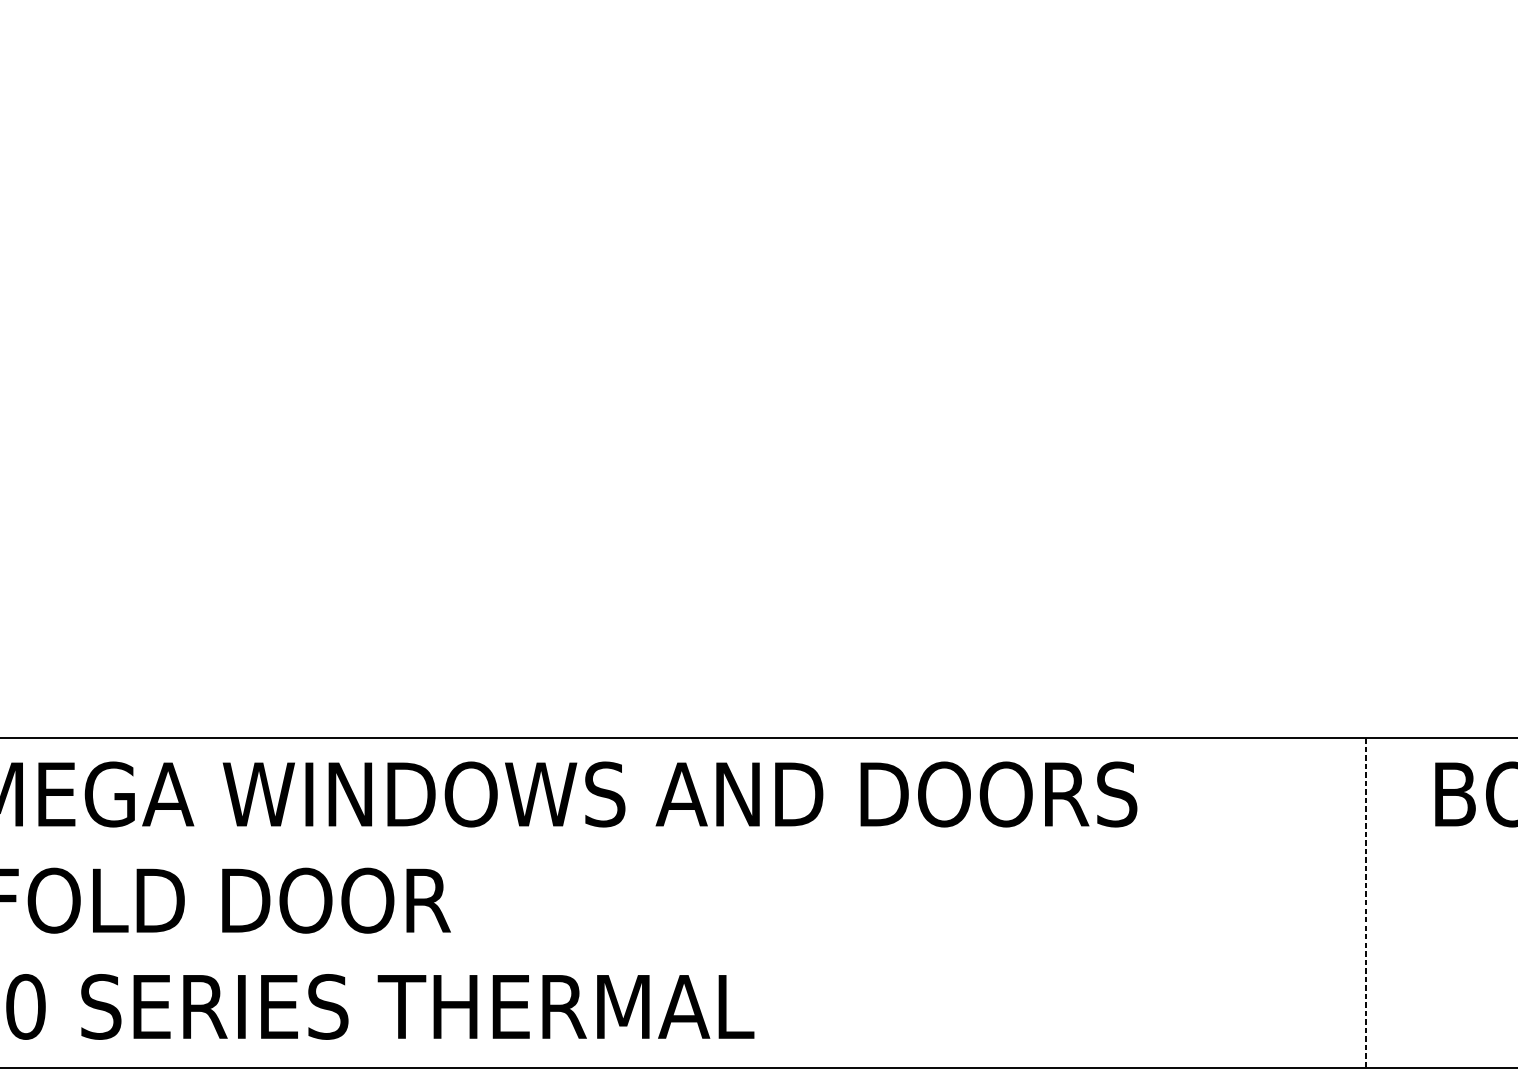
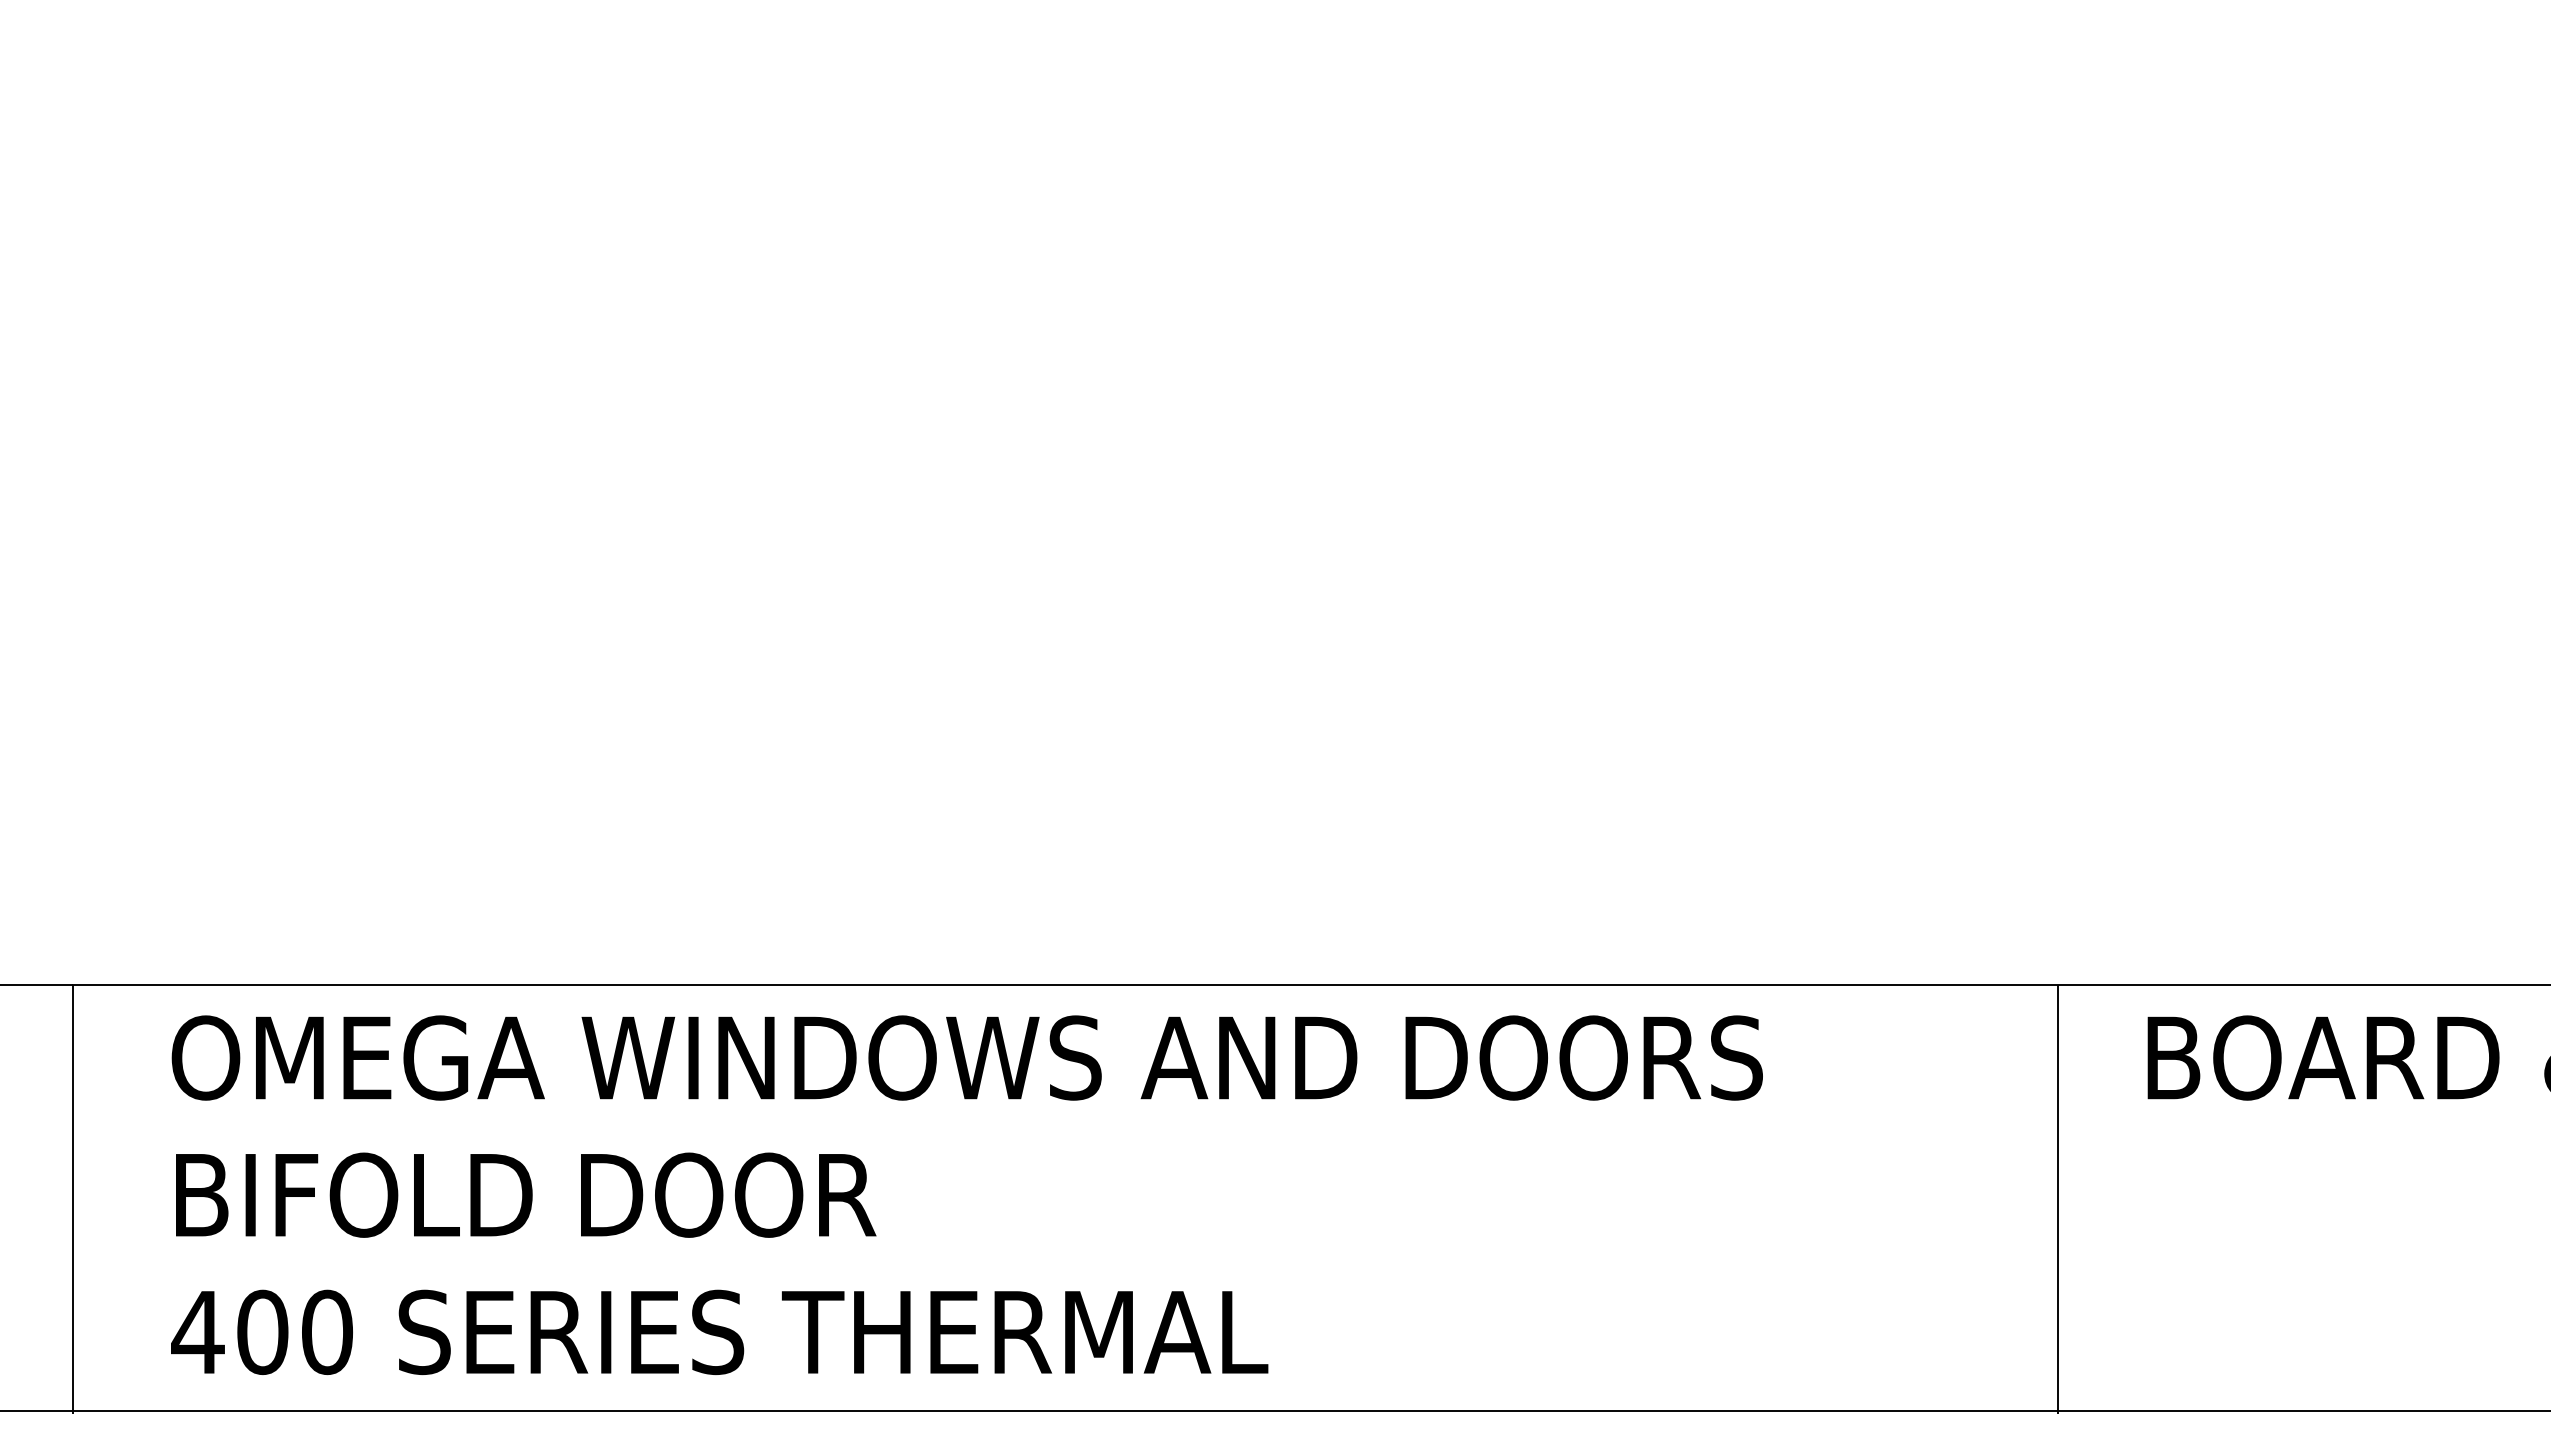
line: (1366, 904) -> (2058, 1199), dashed -> solid

